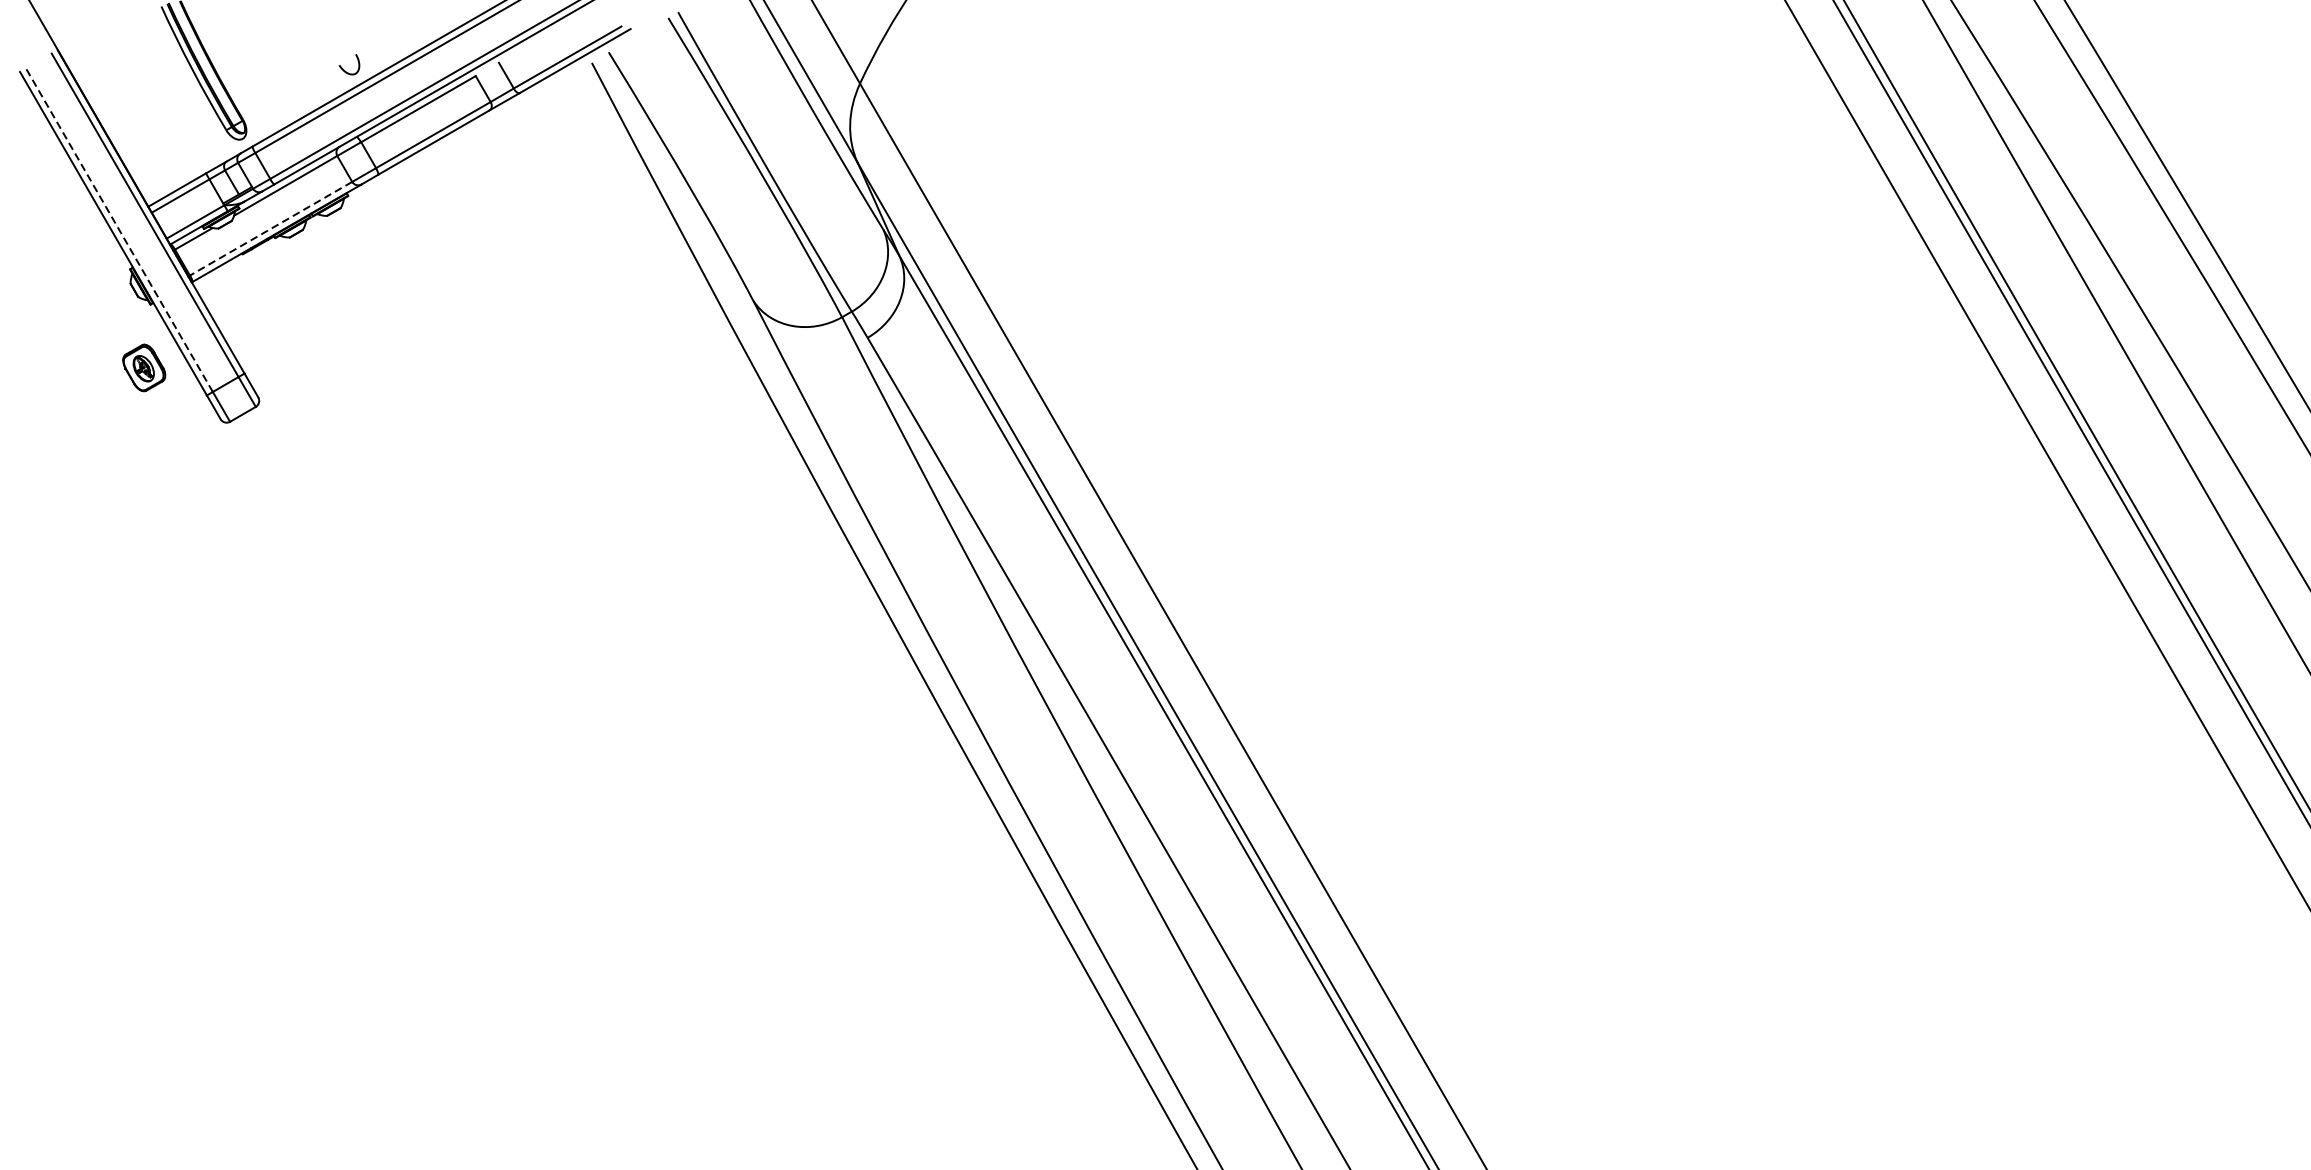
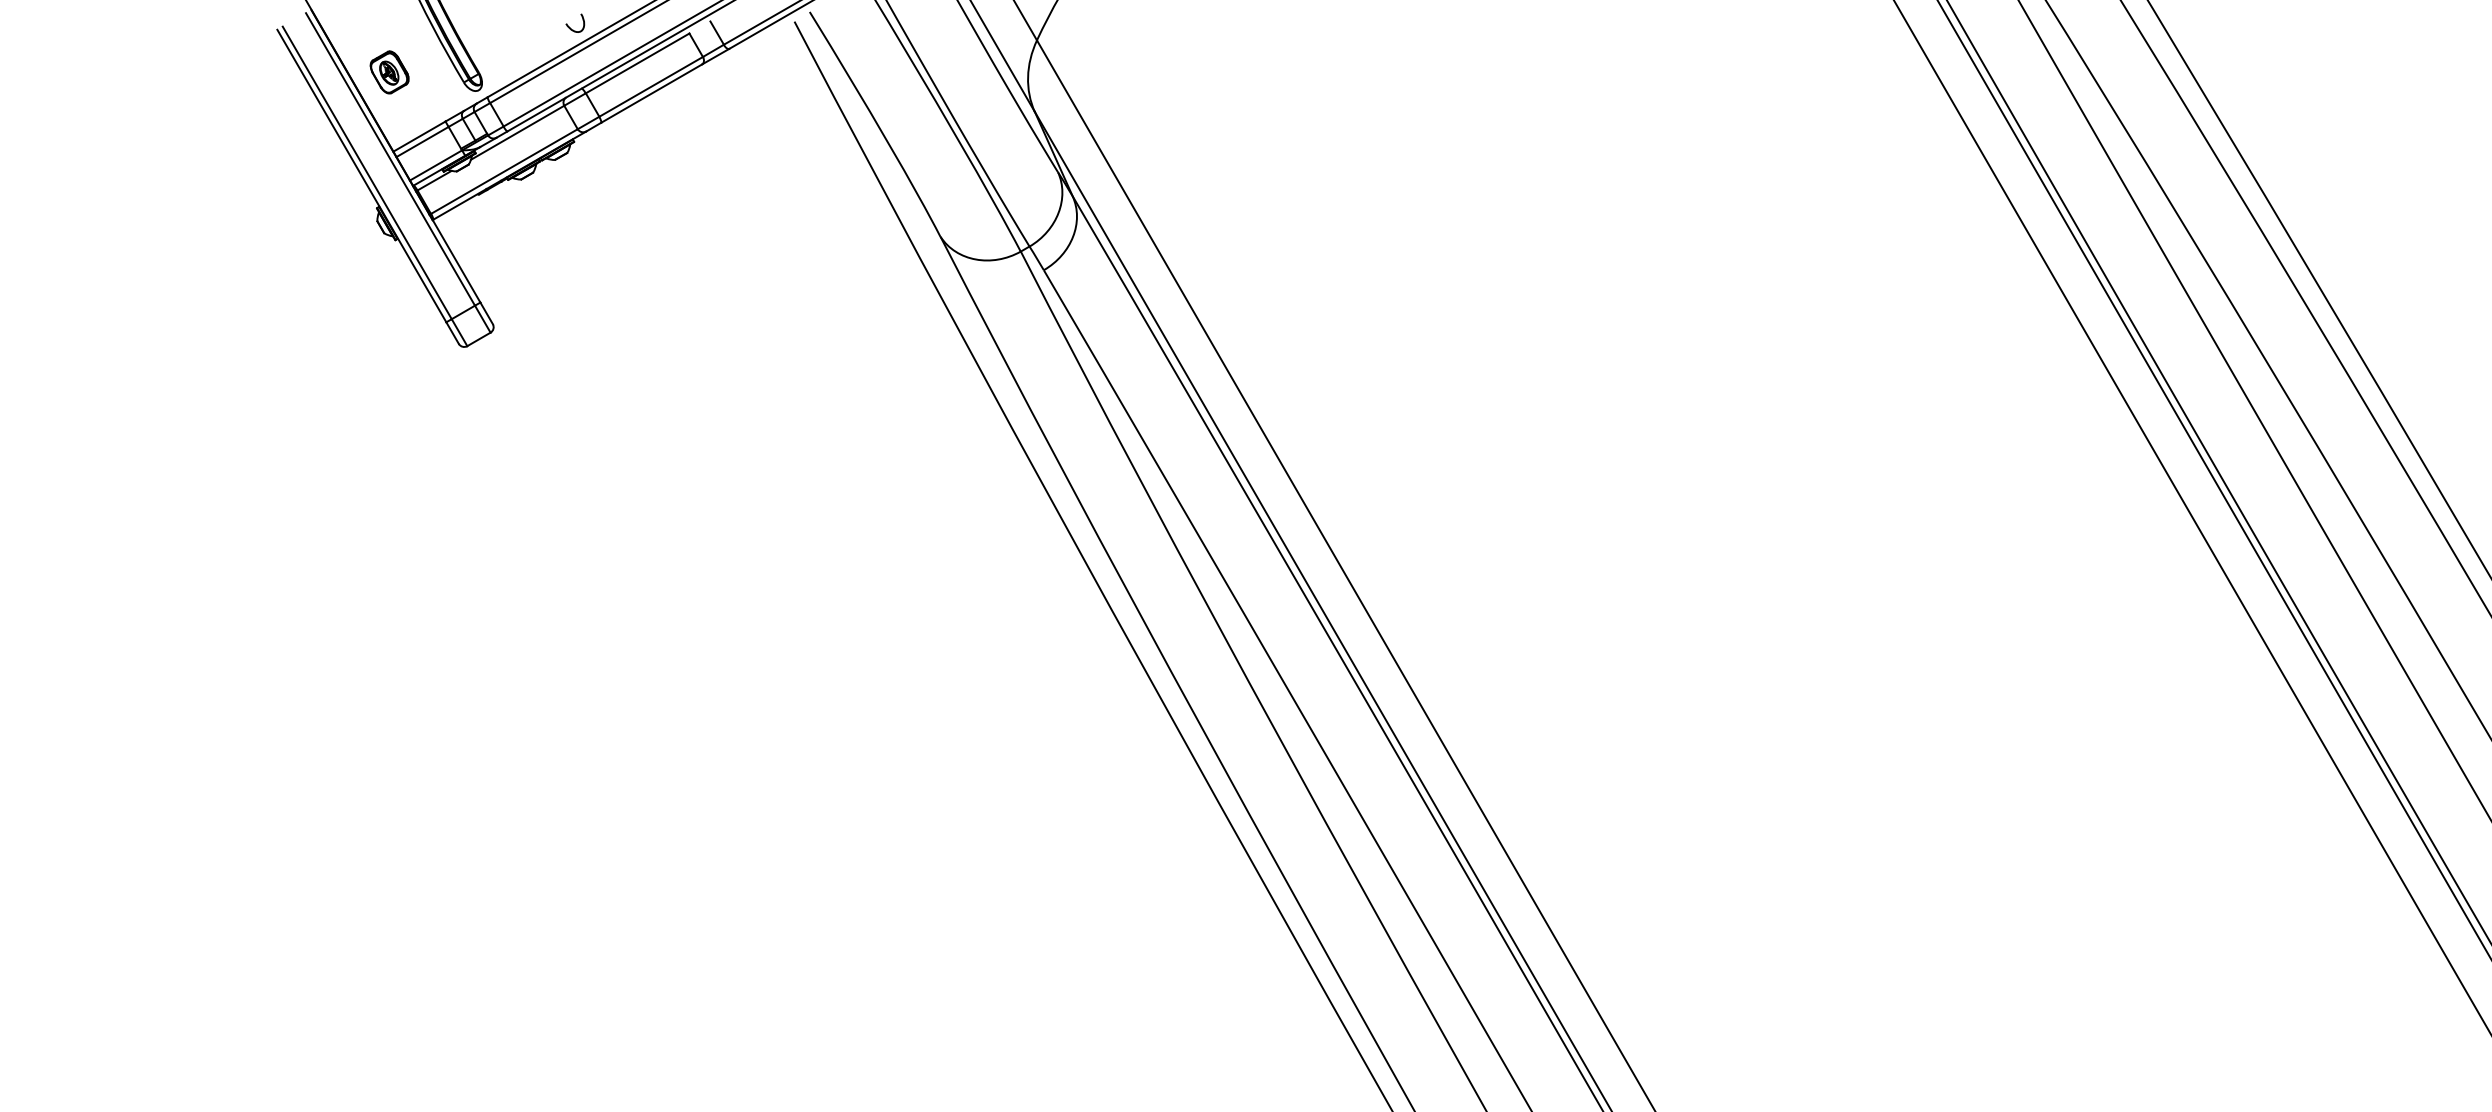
line: (271, 228) -> (504, 171), dashed -> solid
line: (119, 229) -> (367, 172), dashed -> solid
part: (144, 367) -> (389, 72), moved

